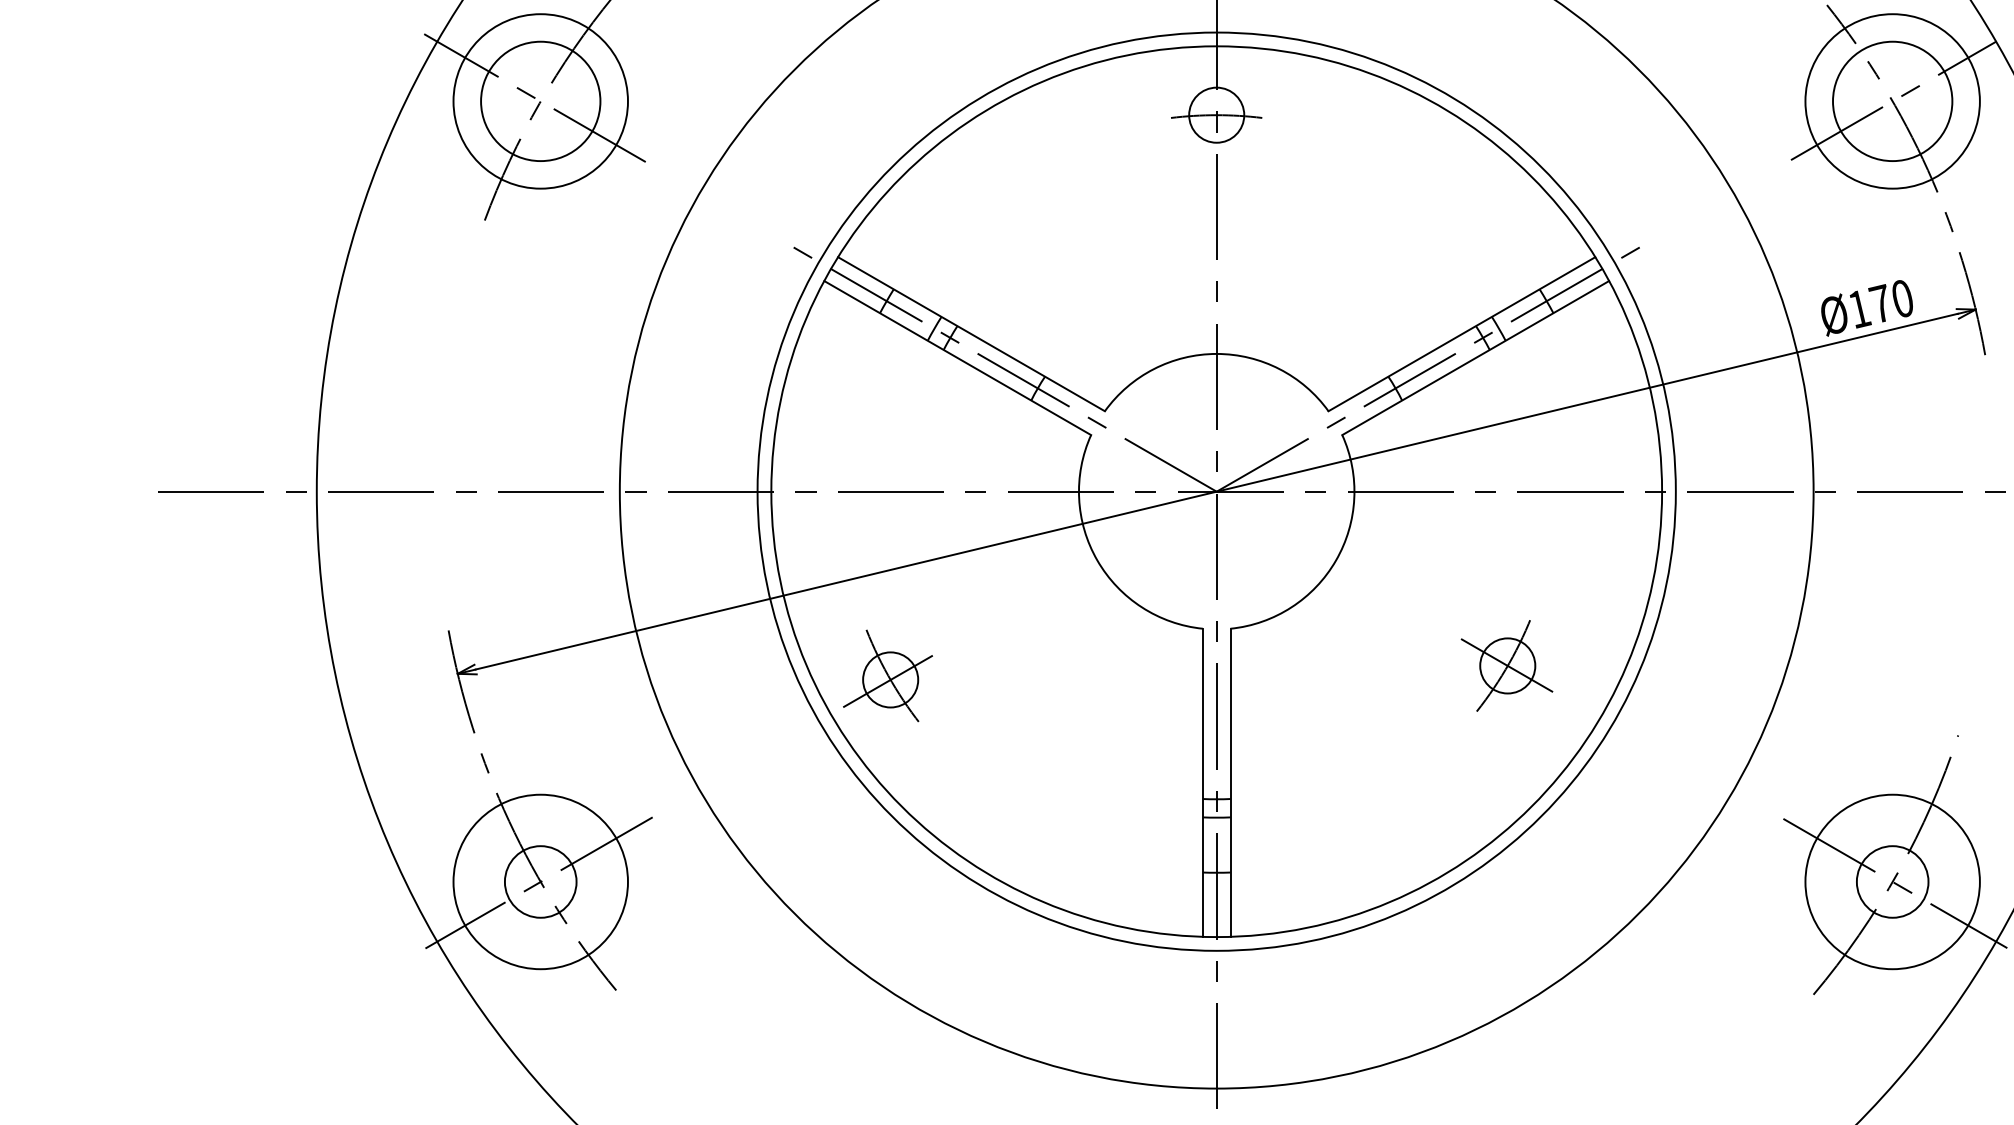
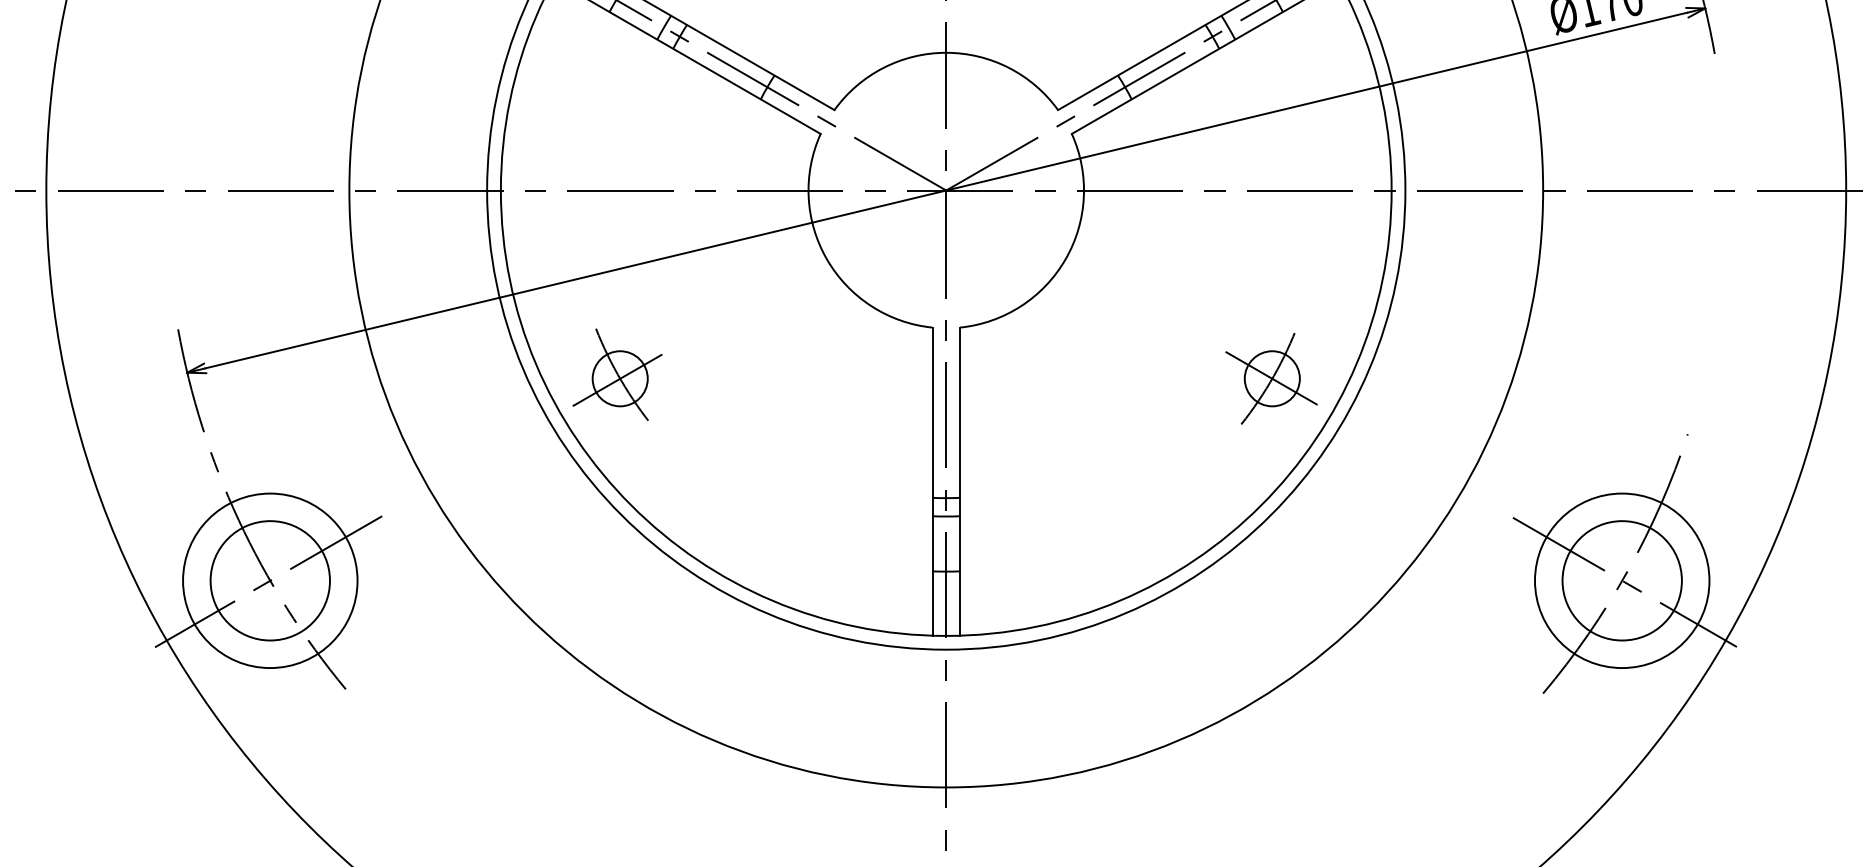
part: (1506, 665) -> (1271, 378), moved
circle: (540, 881) -> (270, 580), size x1.67
circle: (1892, 881) -> (1622, 580), size x1.67

